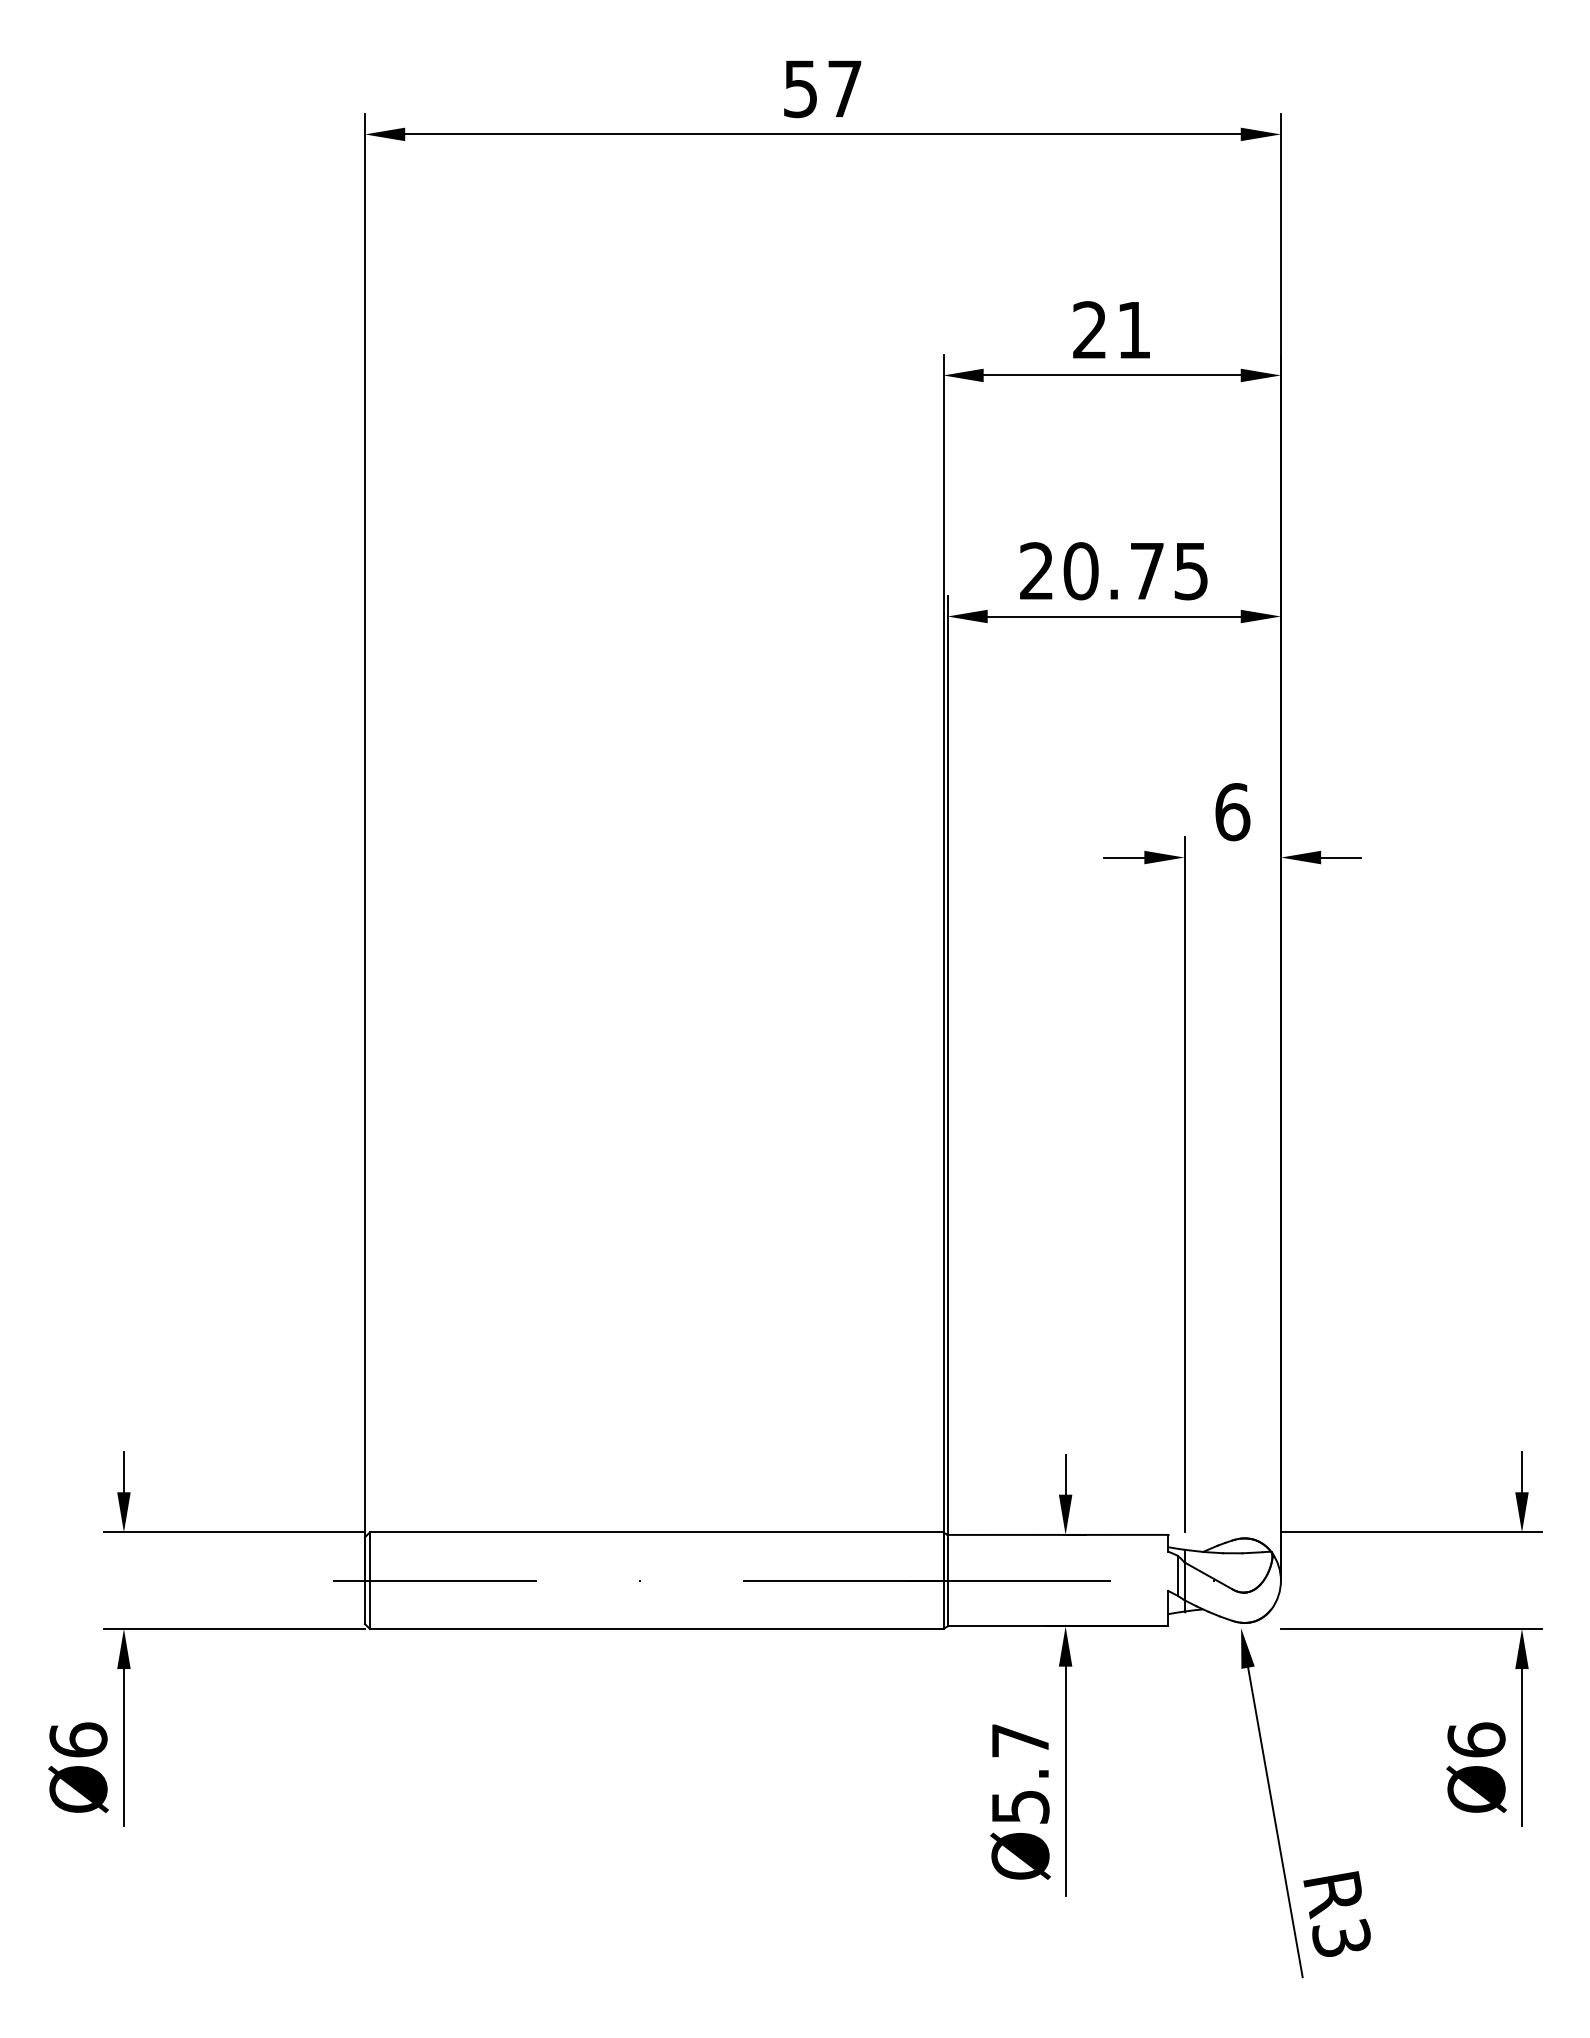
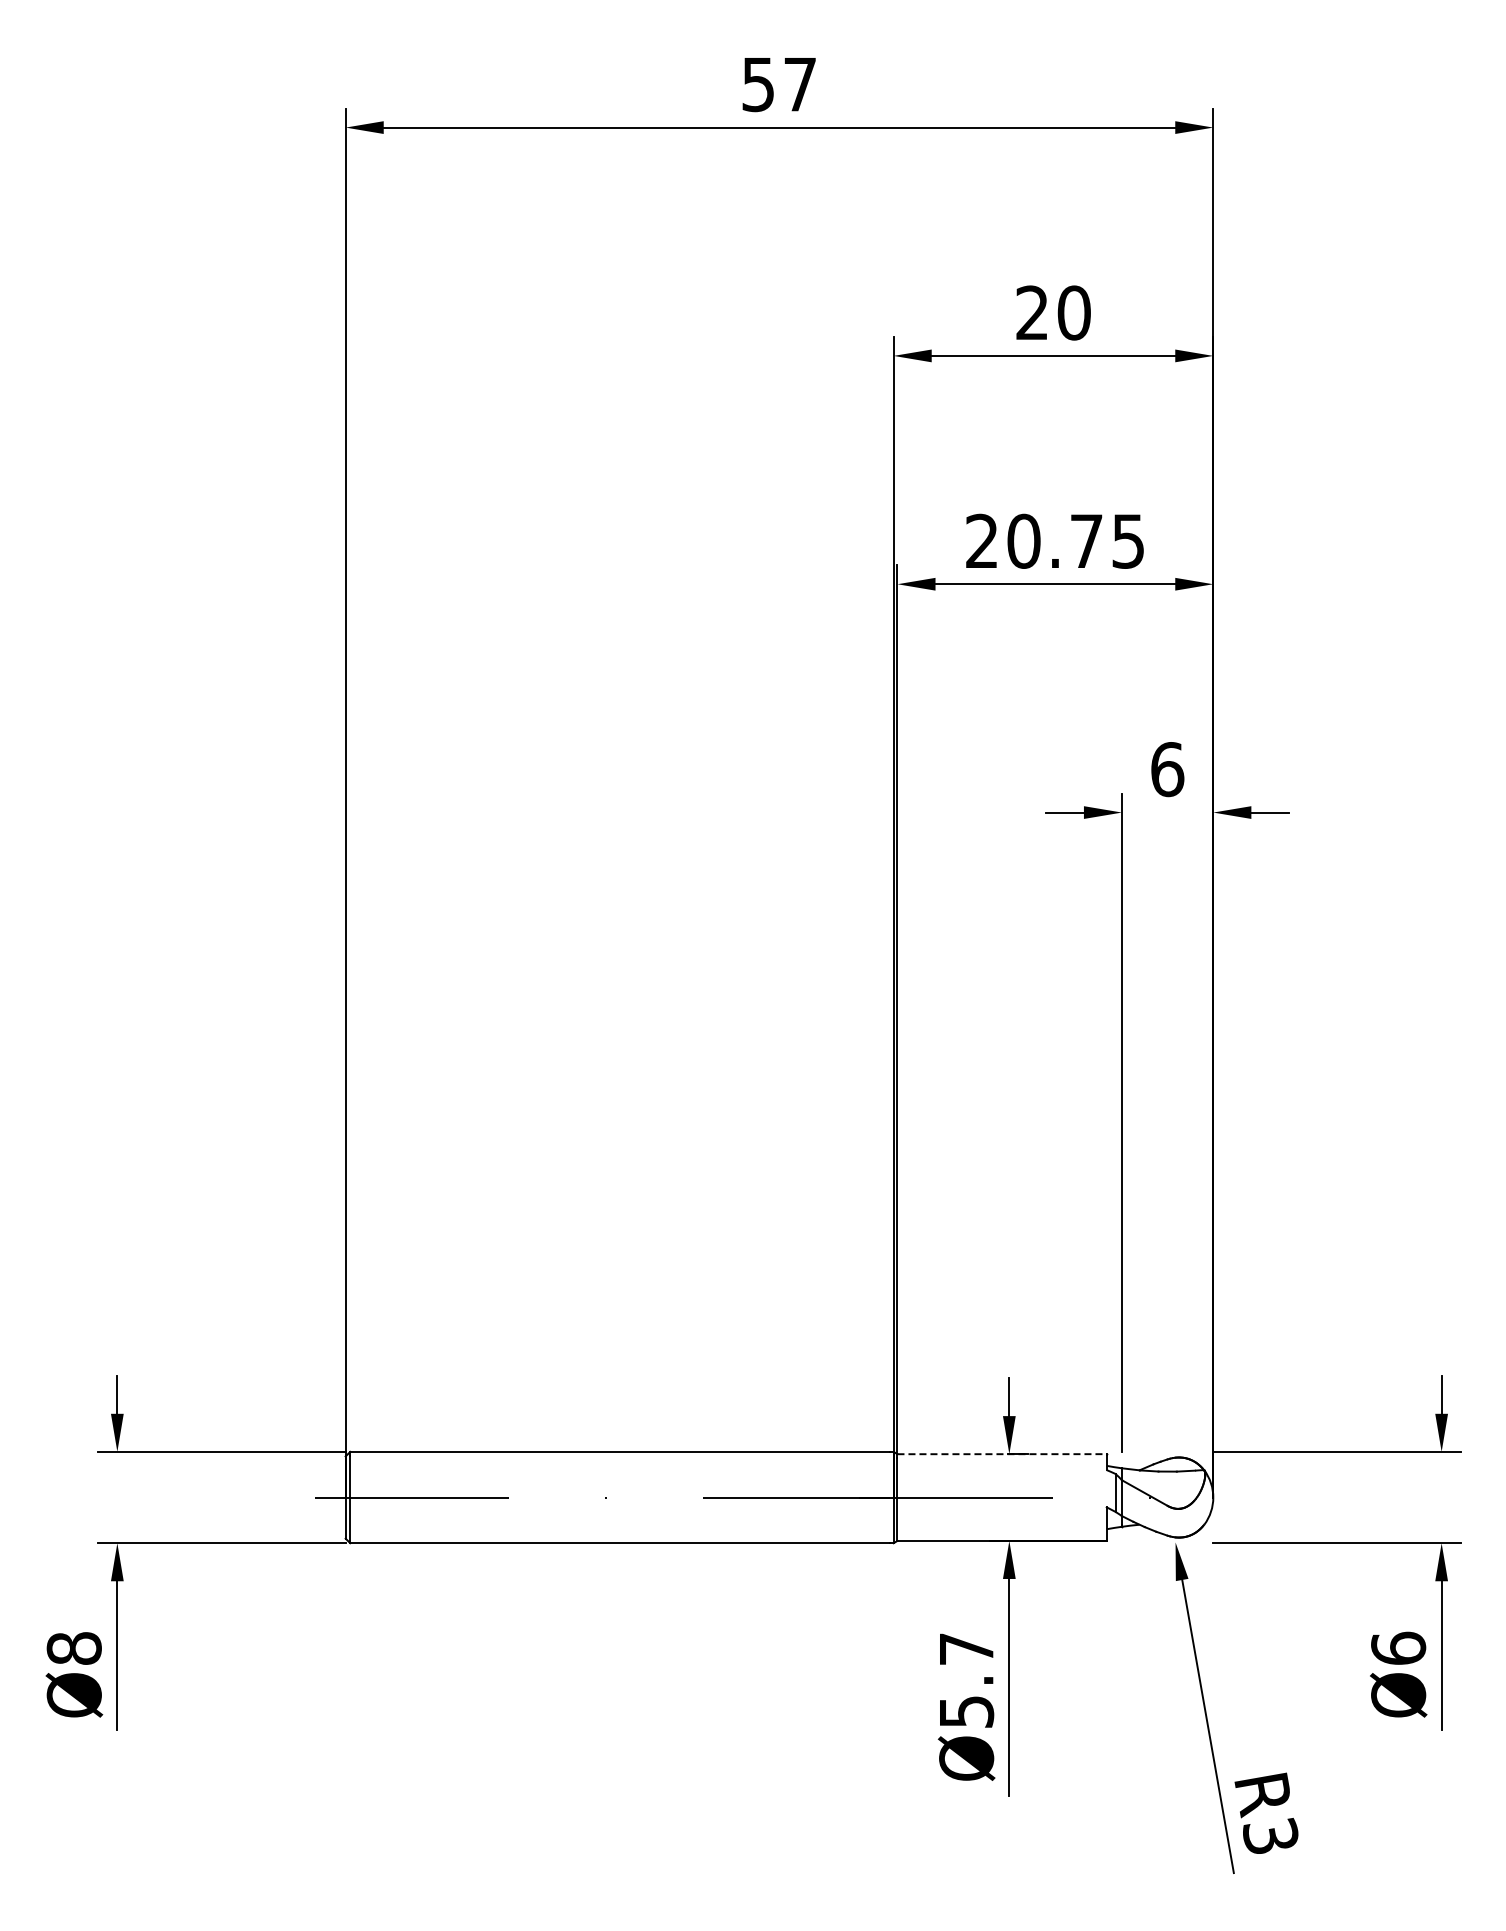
text: (1133, 329) -> (1073, 312), 21 -> 20
line: (1058, 1535) -> (1002, 1454), solid -> dashed
text: (77, 1738) -> (73, 1647), Ø6 -> Ø8

